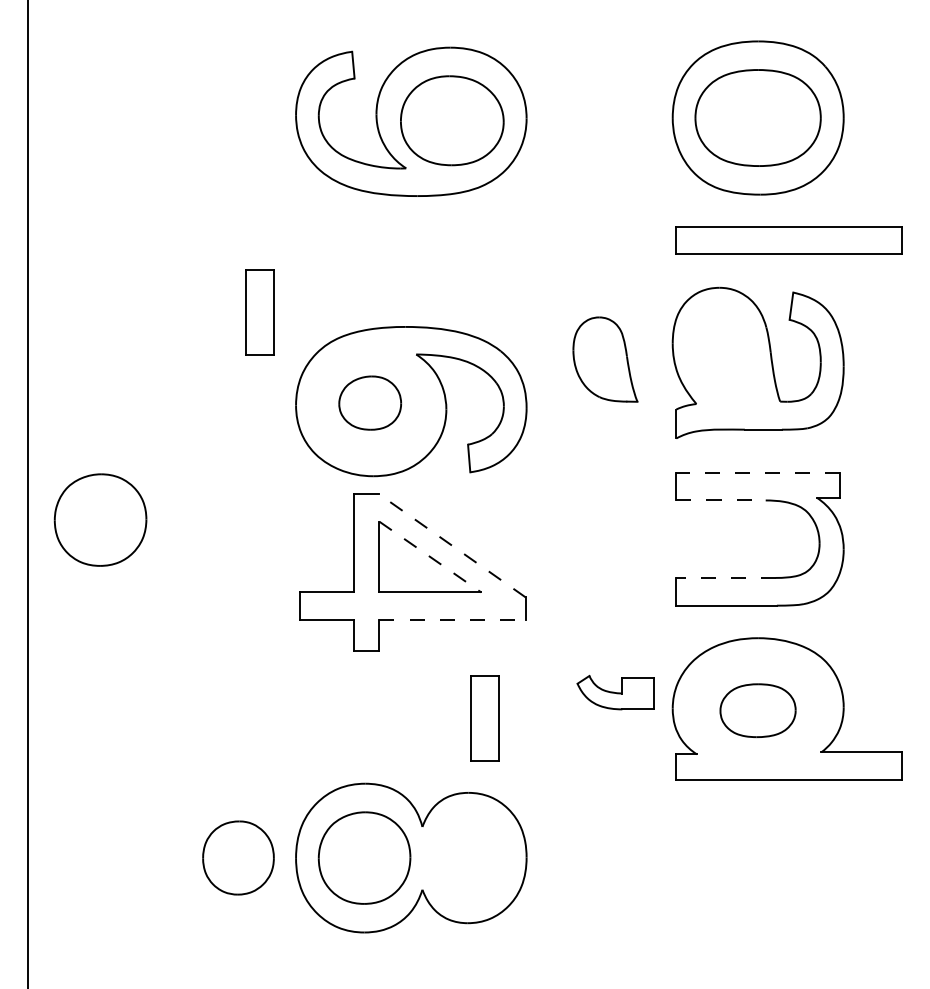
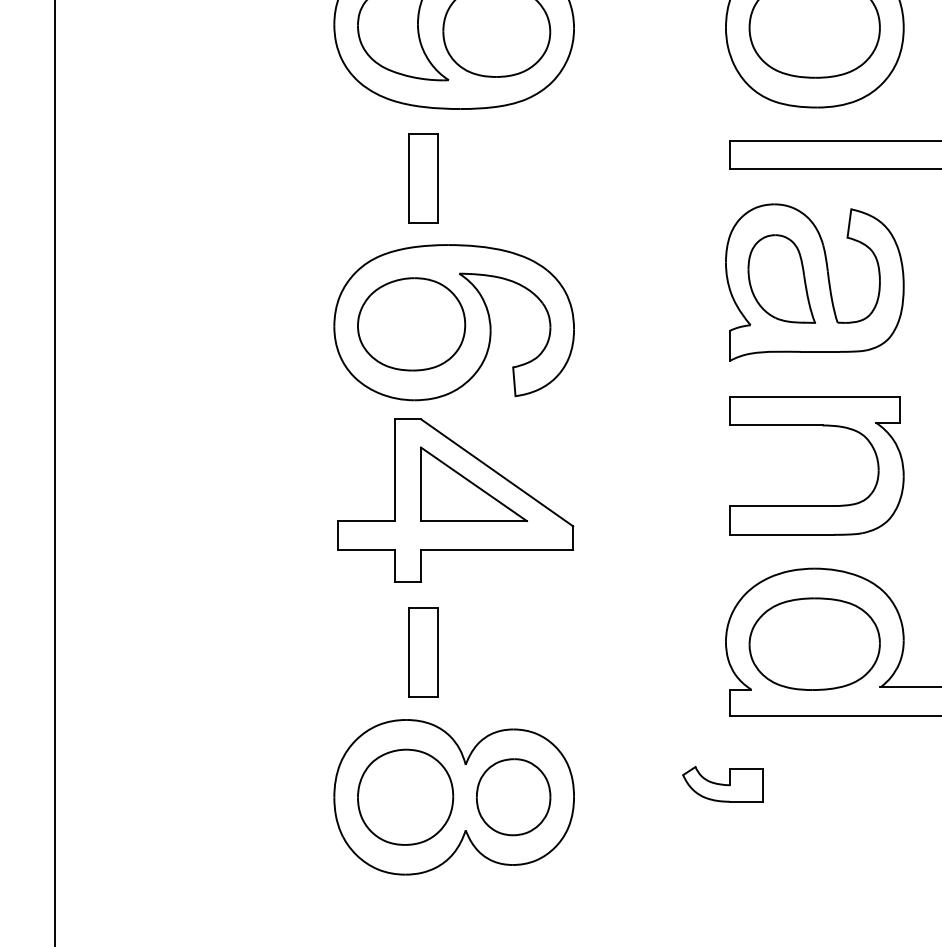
part: (259, 312) -> (423, 178), moved
part: (605, 359) -> (781, 278), moved
part: (369, 402) -> (410, 323), size x1.67
line: (758, 472) -> (815, 396), dashed -> solid
line: (721, 500) -> (776, 425), dashed -> solid
part: (100, 519) -> (131, 445), removed
line: (452, 545) -> (496, 472), dashed -> solid
line: (430, 557) -> (474, 484), dashed -> solid
line: (726, 577) -> (781, 505), dashed -> solid
line: (453, 620) -> (498, 550), dashed -> solid
part: (615, 692) -> (722, 784), moved
part: (757, 710) -> (814, 643), size x1.67
part: (484, 718) -> (423, 652), moved
part: (238, 857) -> (513, 796), moved

